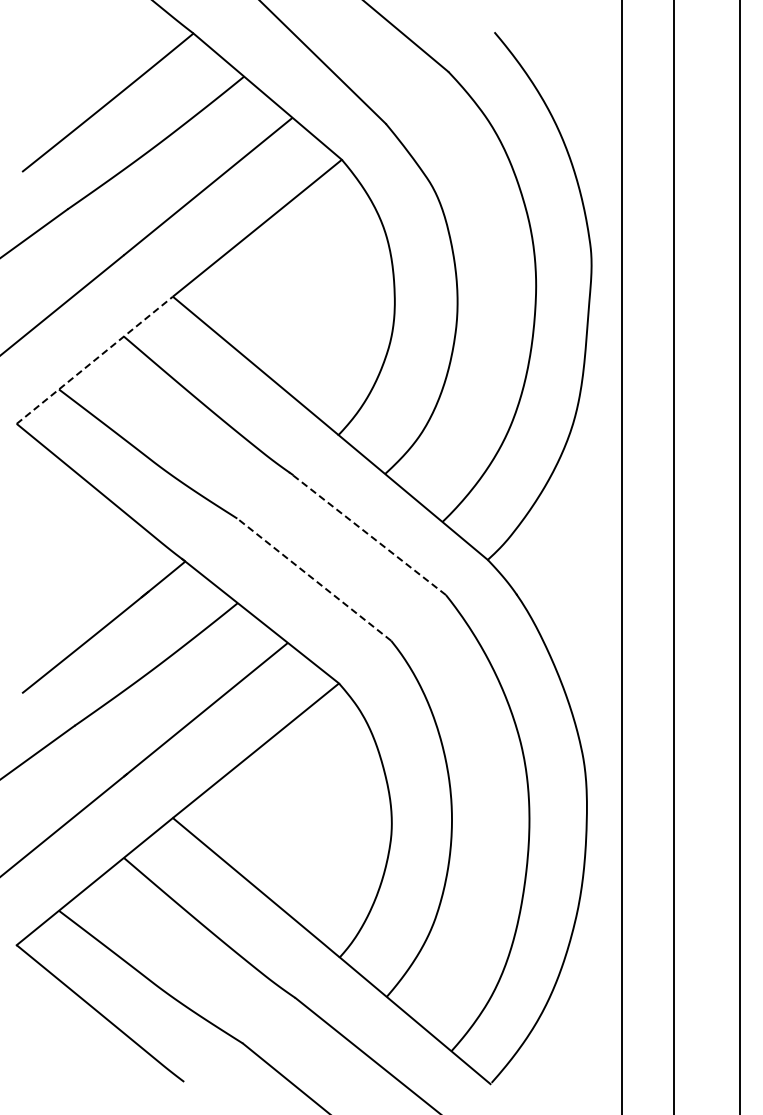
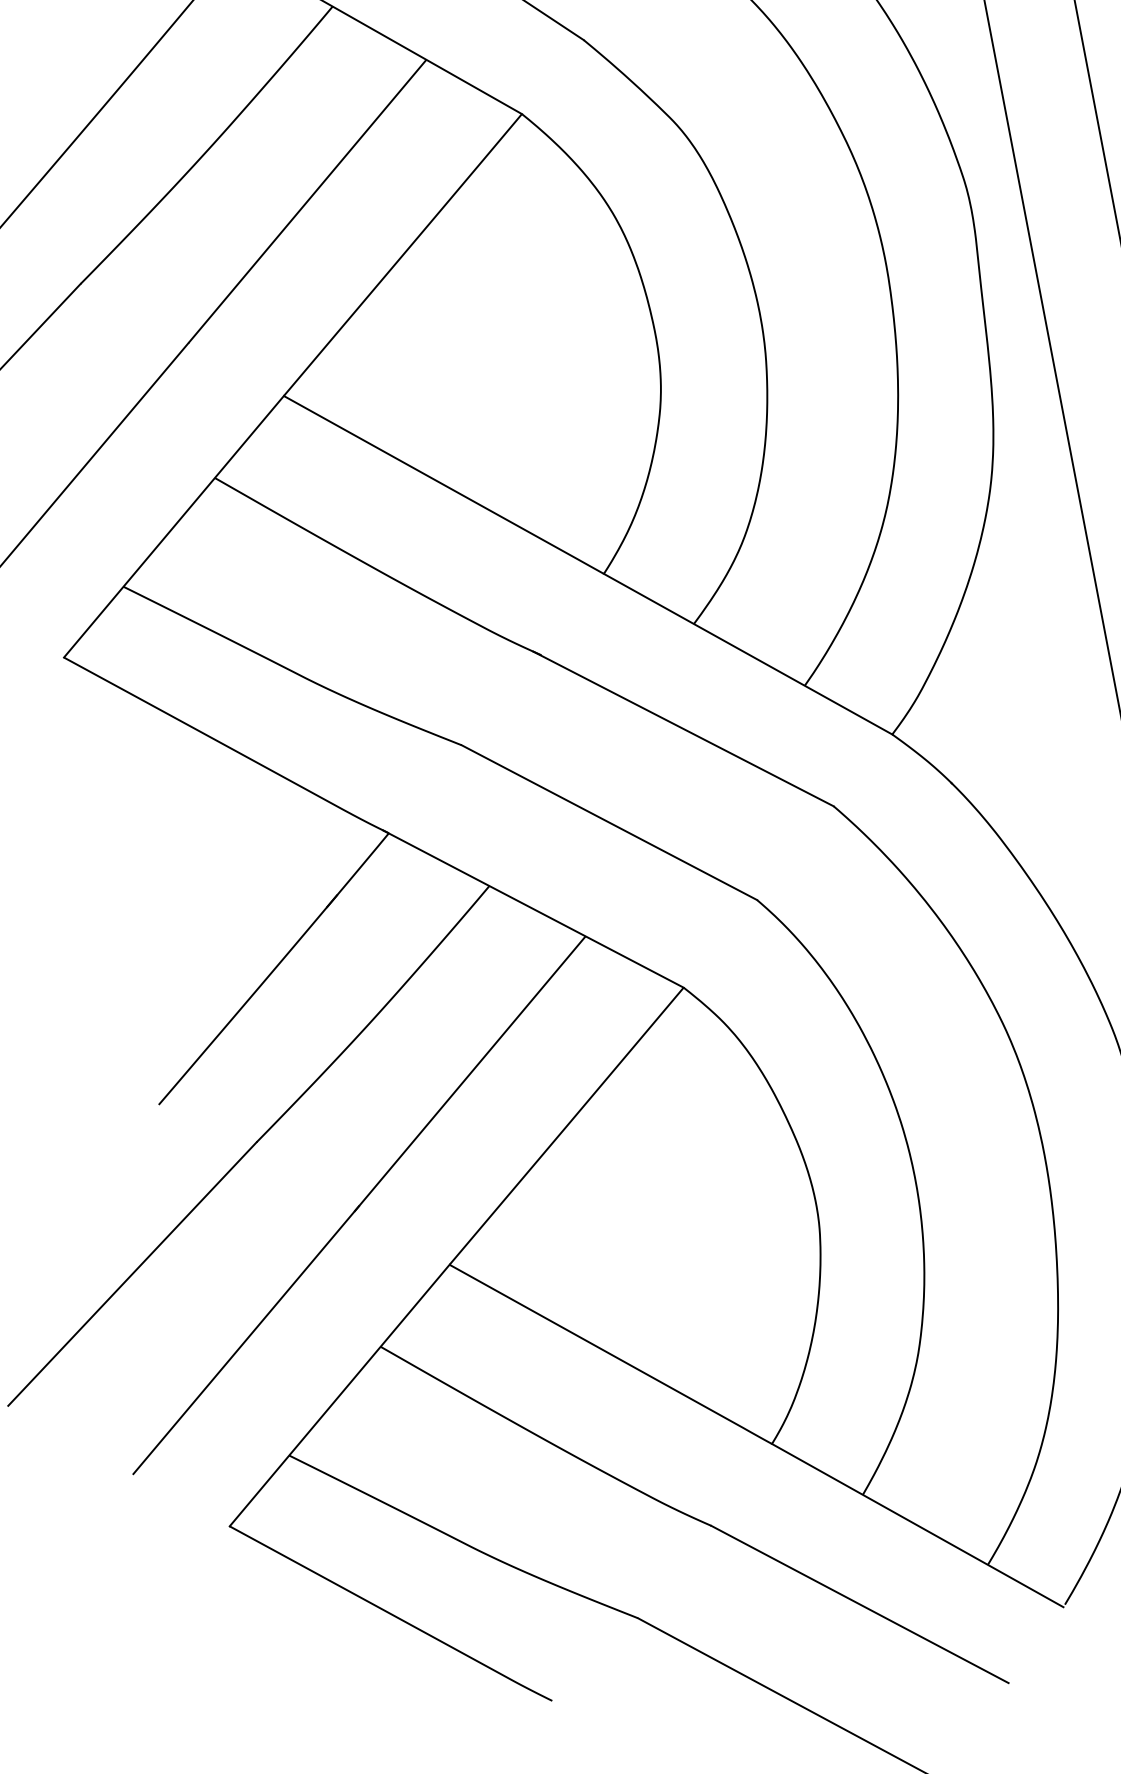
line: (94, 360) -> (173, 527), dashed -> solid
line: (367, 533) -> (683, 728), dashed -> solid
line: (313, 579) -> (608, 822), dashed -> solid

